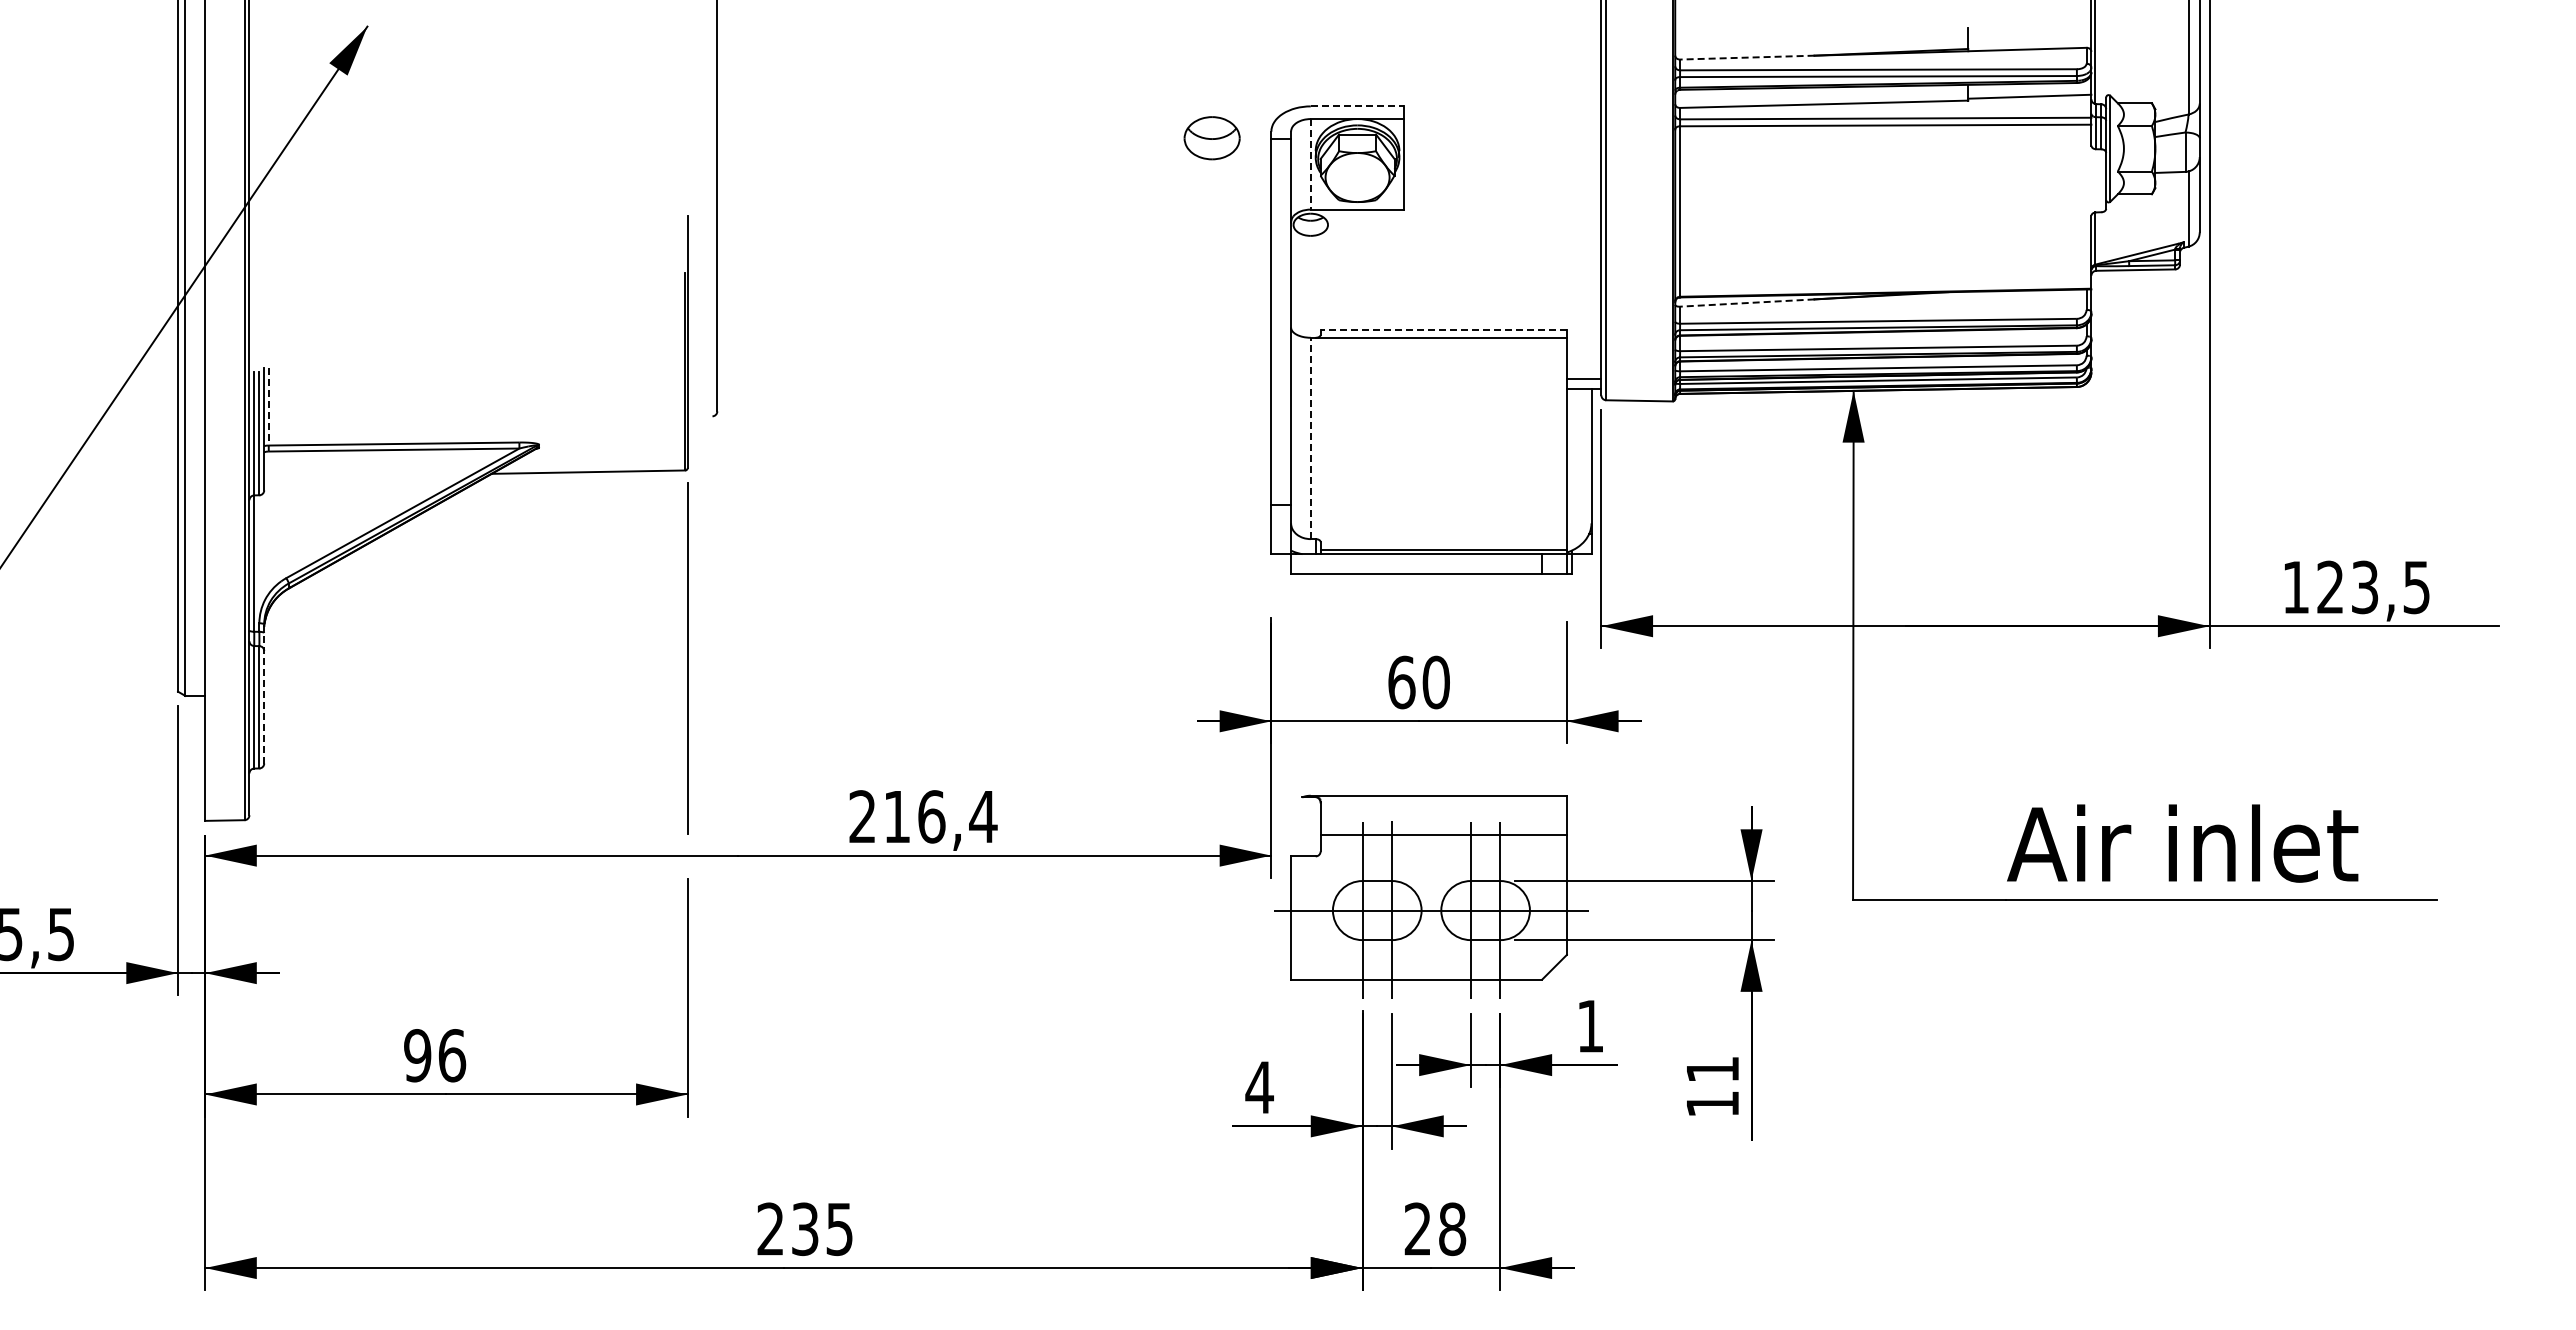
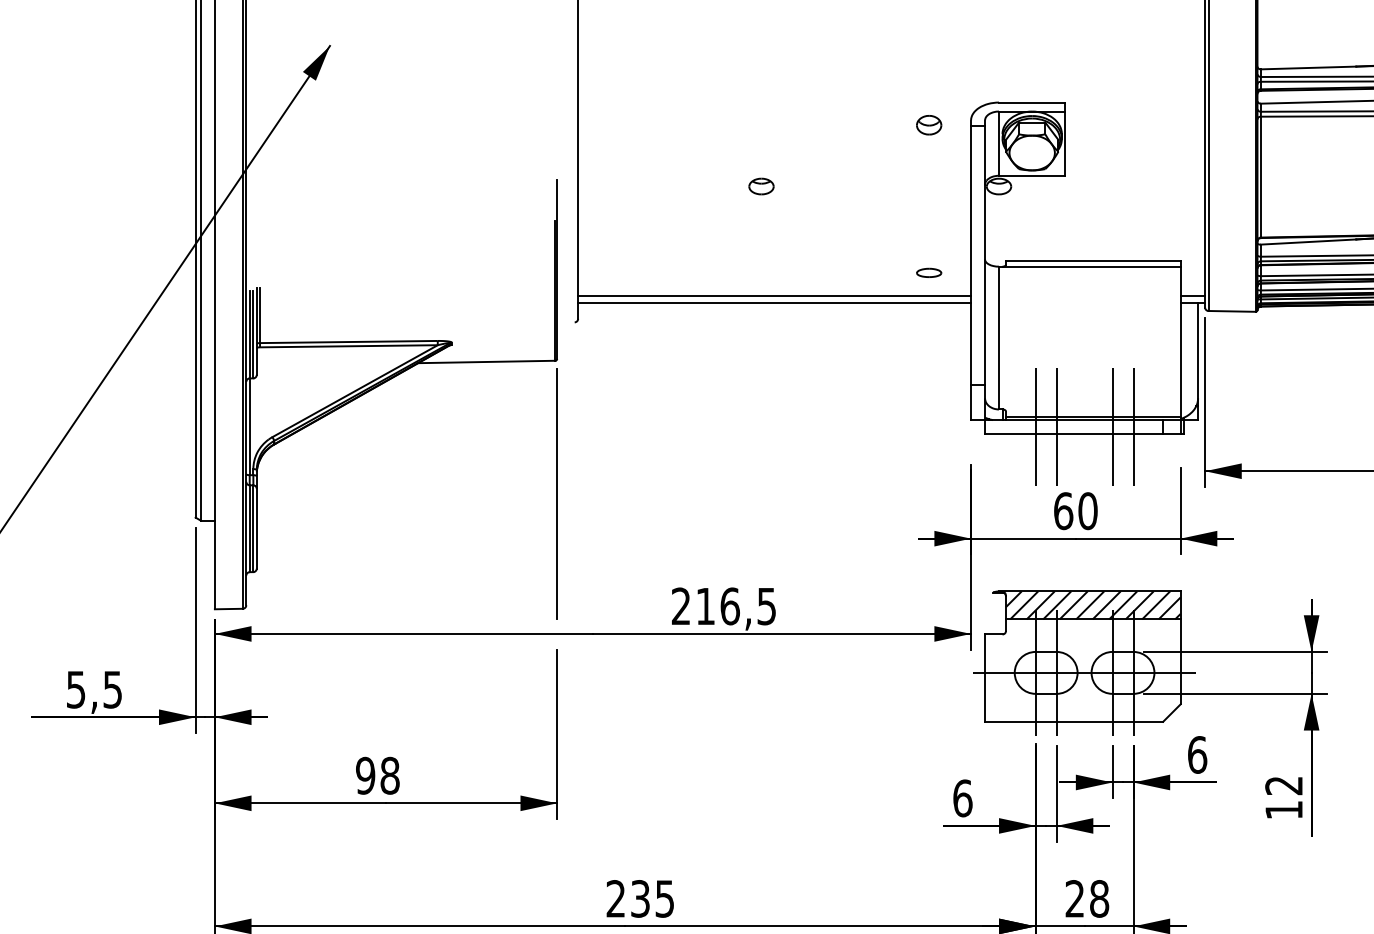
line: (1746, 57) -> (1308, 67), dashed -> solid
line: (1357, 106) -> (1032, 102), dashed -> solid
part: (1212, 138) -> (929, 125), size x0.62
line: (1310, 164) -> (998, 143), dashed -> solid
part: (975, 224) -> (761, 186), added
line: (1746, 303) -> (1308, 242), dashed -> solid
line: (1443, 329) -> (1093, 260), dashed -> solid
part: (1212, 346) -> (929, 272), added
line: (994, 378) -> (774, 295), added
line: (994, 389) -> (774, 303), added
line: (268, 406) -> (259, 315), dashed -> solid
line: (1310, 438) -> (998, 338), dashed -> solid
line: (1362, 563) -> (1035, 426), added
line: (1392, 563) -> (1056, 426), added
line: (1470, 563) -> (1112, 426), added
line: (1500, 563) -> (1133, 426), added
line: (264, 694) -> (256, 519), dashed -> solid
hatch: (1441, 815) -> (1091, 605), added
text: (983, 817) -> (766, 606), 216,4 -> 216,5
text: (1590, 1026) -> (1197, 755), 1 -> 6
text: (452, 1055) -> (390, 775), 96 -> 98
text: (1712, 1069) -> (1283, 785), 11 -> 12
text: (1259, 1087) -> (962, 798), 4 -> 6

